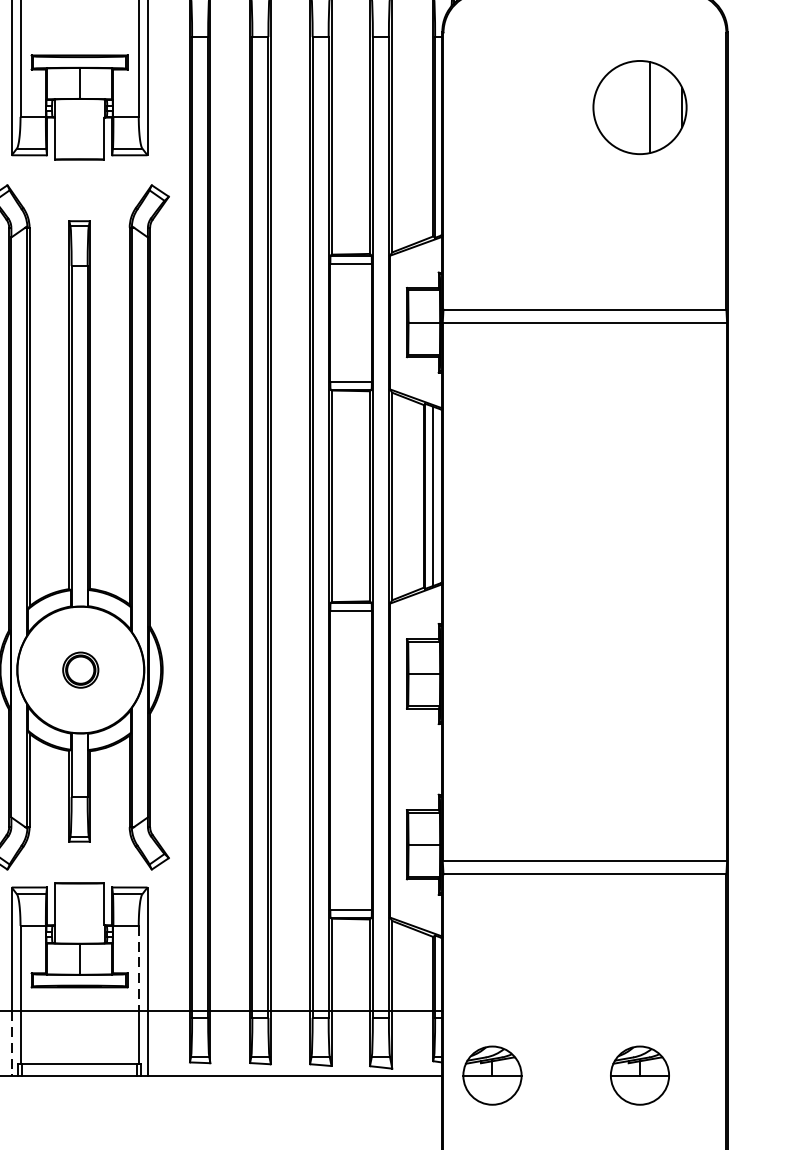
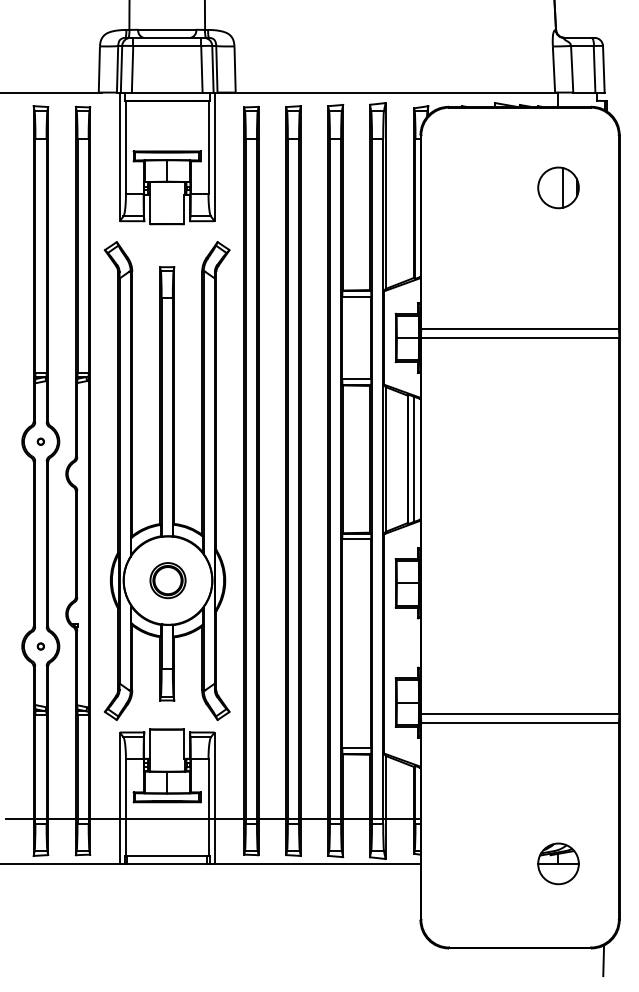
part: (639, 107) -> (558, 187), size x0.62
part: (80, 669) -> (167, 580), size x1.43
line: (138, 969) -> (208, 789), dashed -> solid
line: (11, 1043) -> (119, 841), dashed -> solid
part: (492, 1075) -> (455, 863), removed

